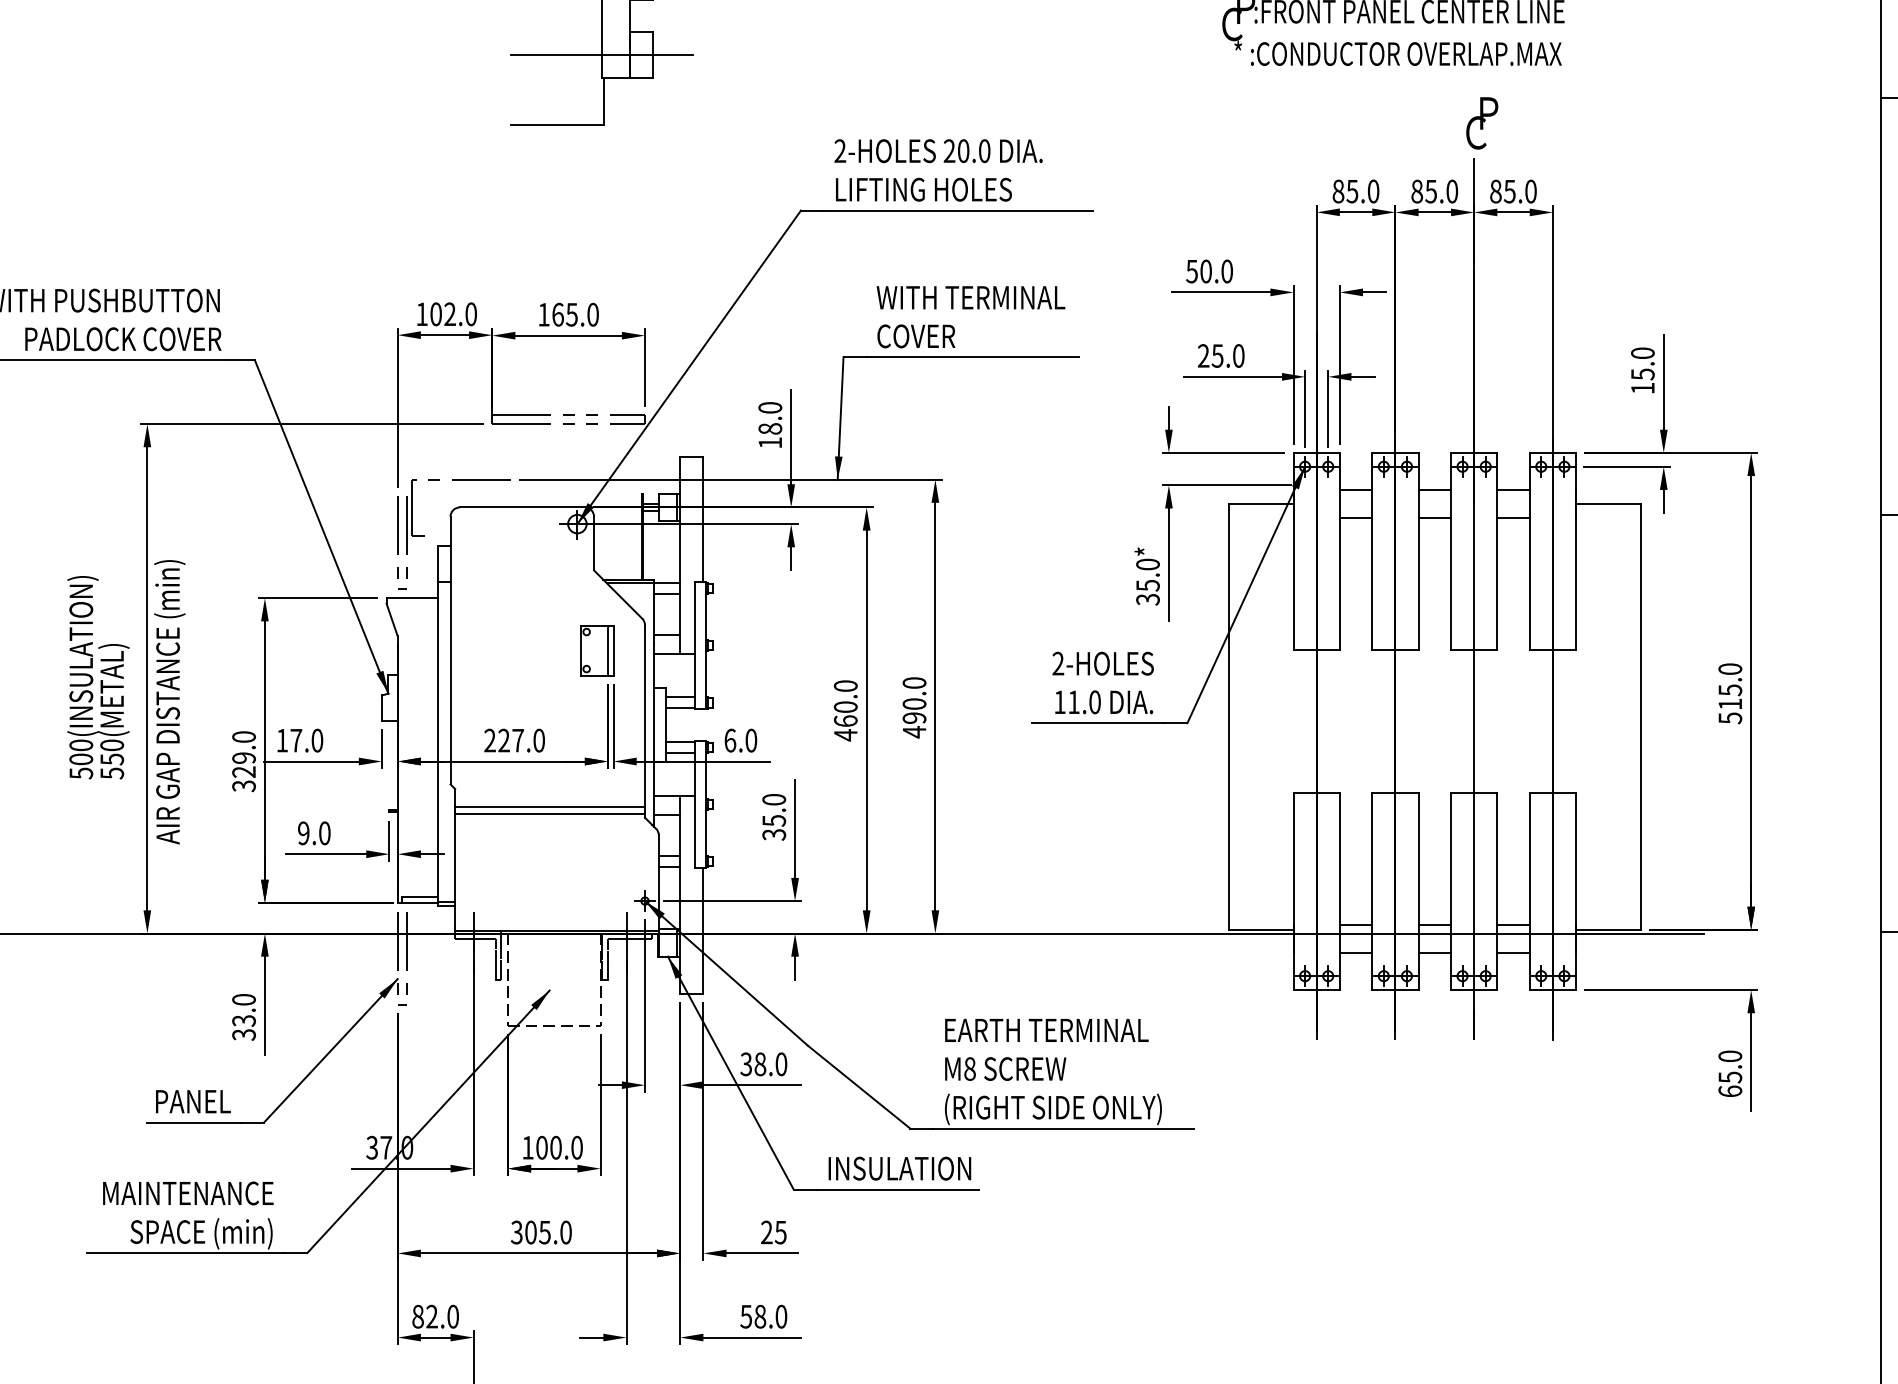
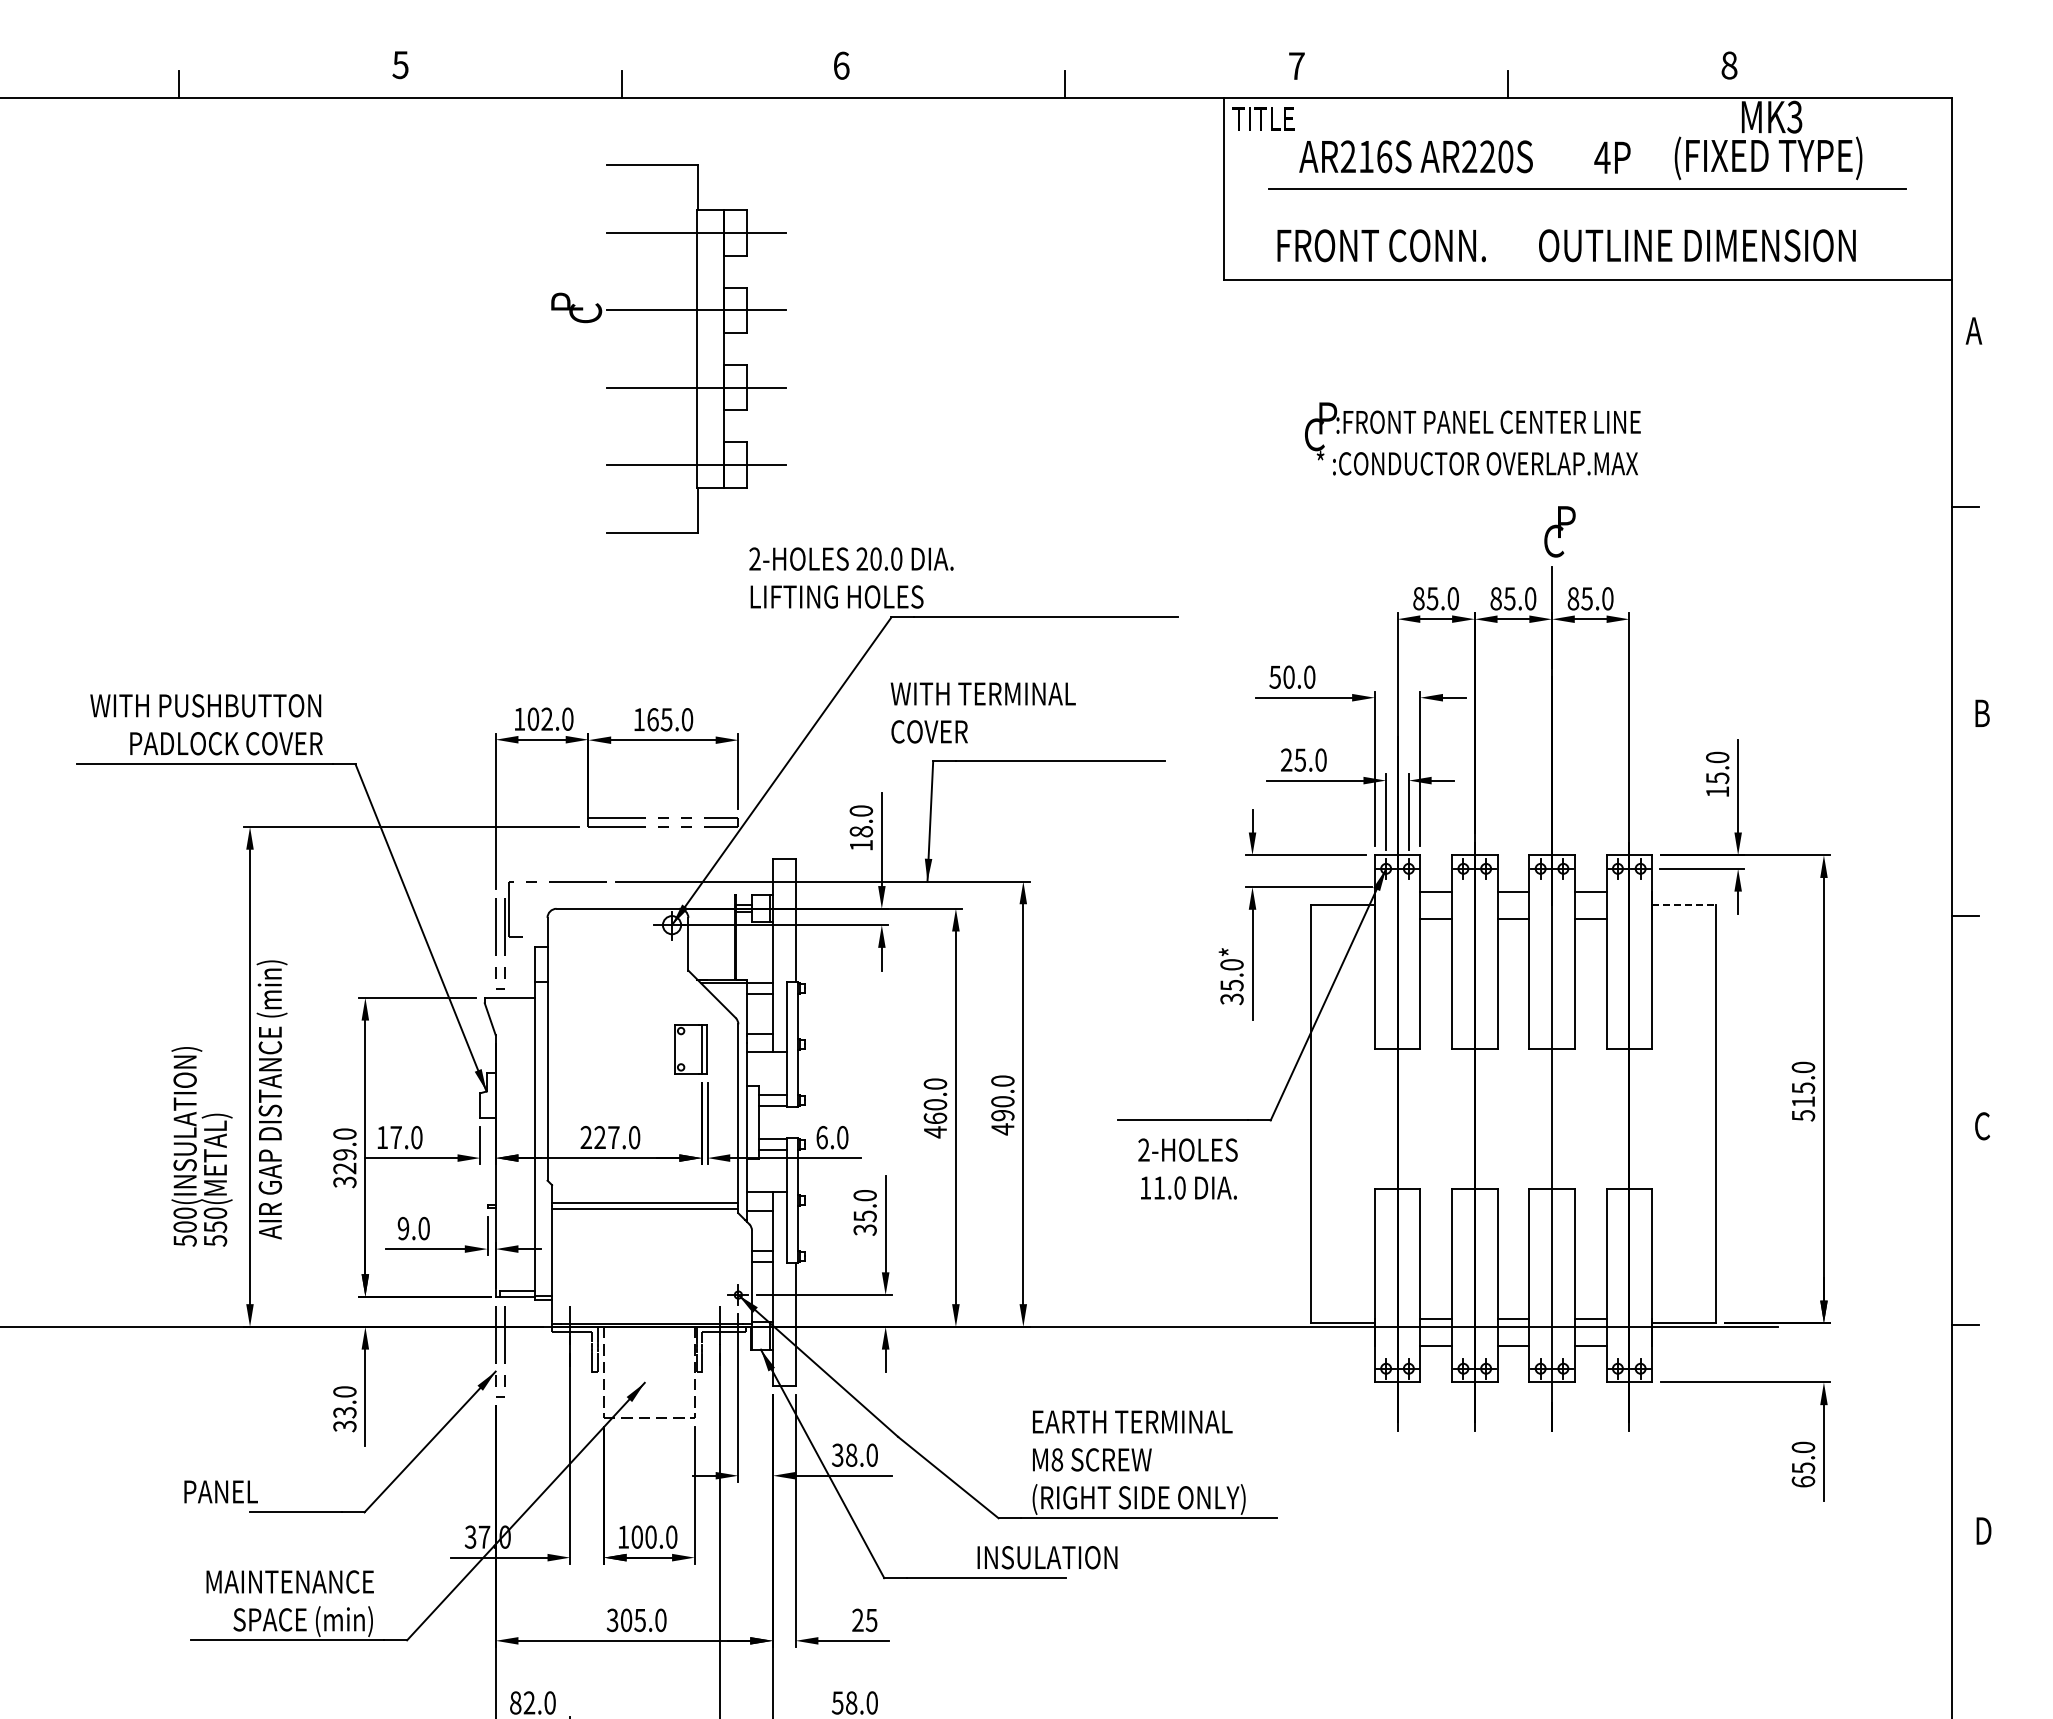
text: (938, 169) -> (851, 577), moved
text: (970, 316) -> (982, 712), moved
line: (1608, 504) -> (1683, 905), solid -> dashed
text: (97, 677) -> (201, 1146), moved
text: (1102, 682) -> (1187, 1168), moved
text: (192, 1101) -> (220, 1491), moved
text: (899, 1168) -> (1047, 1557), moved

